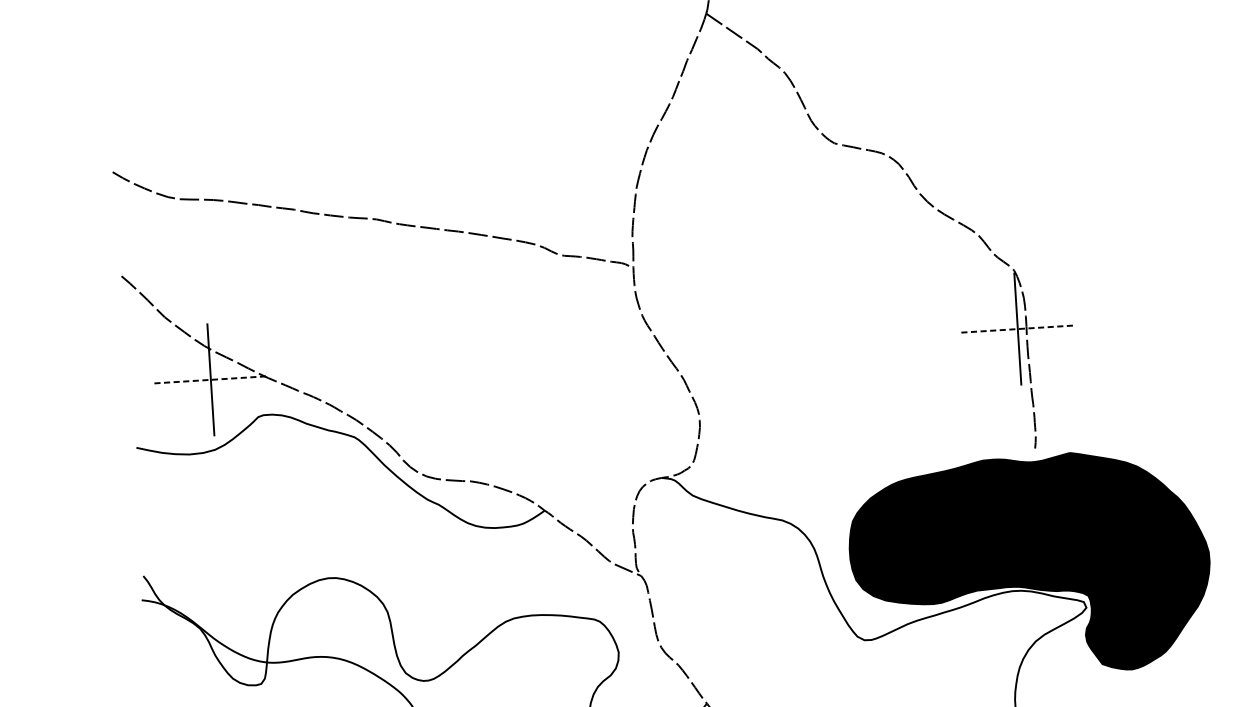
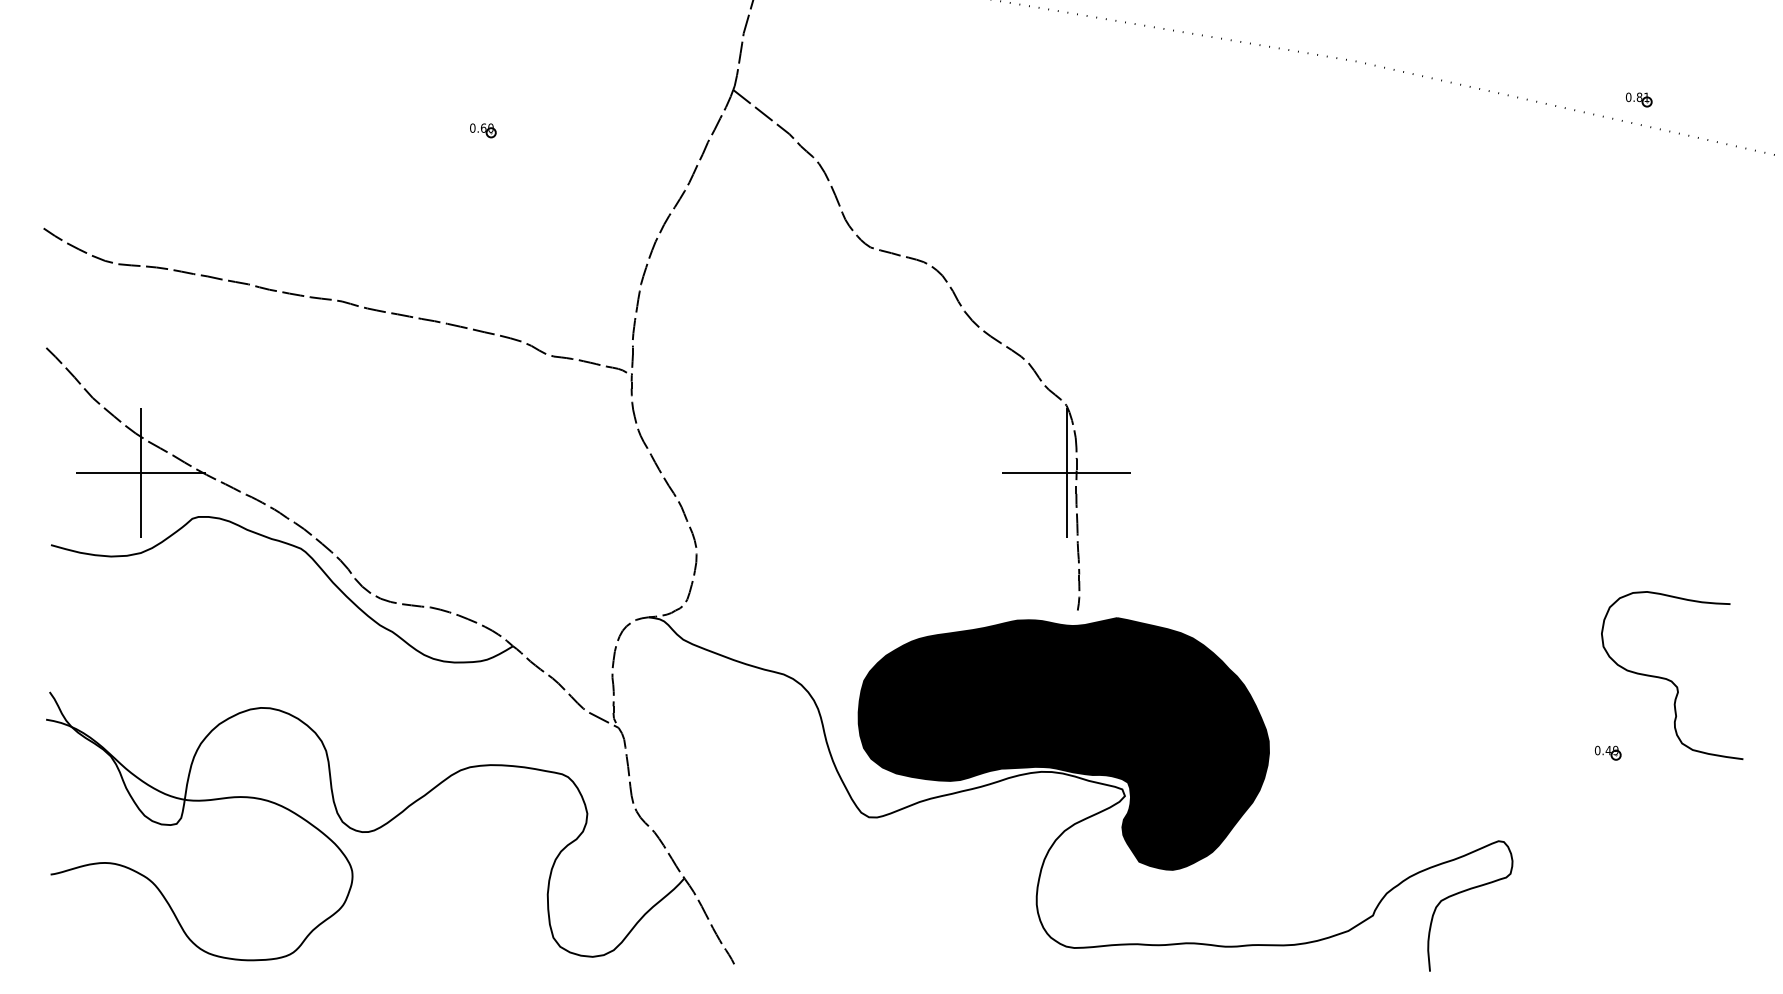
part: (490, 62) -> (483, 130), added
line: (1017, 328) -> (1066, 472), dashed -> solid
line: (210, 379) -> (140, 472), dashed -> solid

